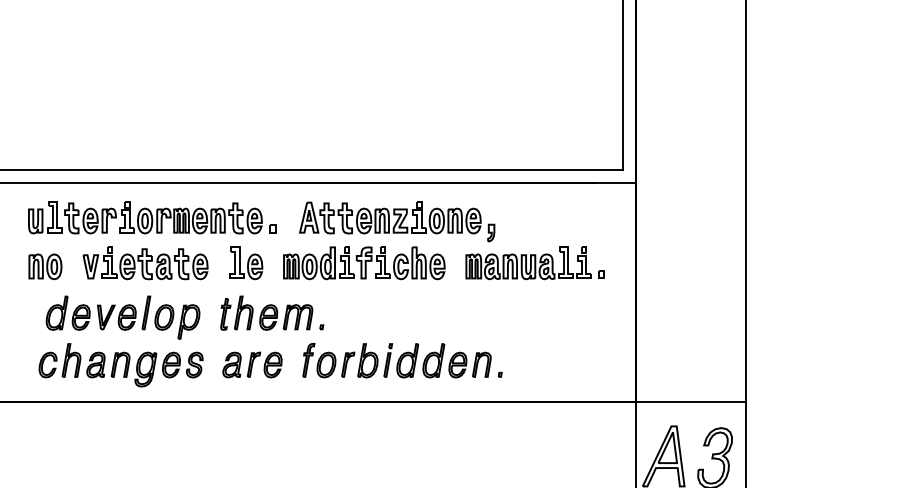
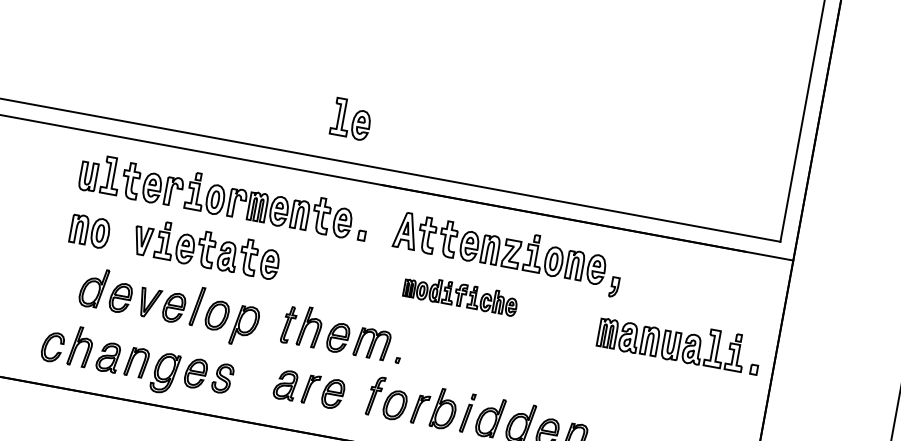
part: (246, 263) -> (351, 119), moved
part: (364, 263) -> (460, 295), size x0.6
part: (534, 263) -> (678, 342), moved
part: (120, 365) -> (136, 363), moved

